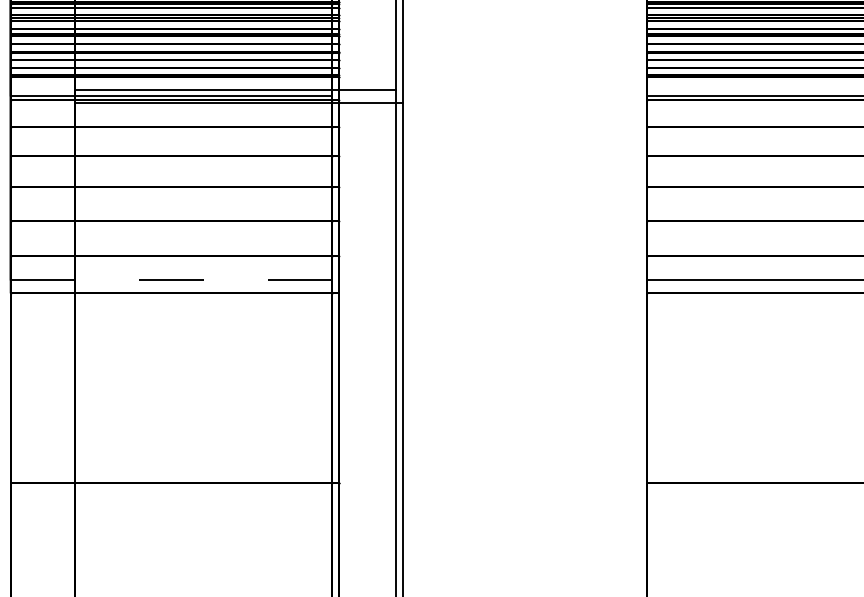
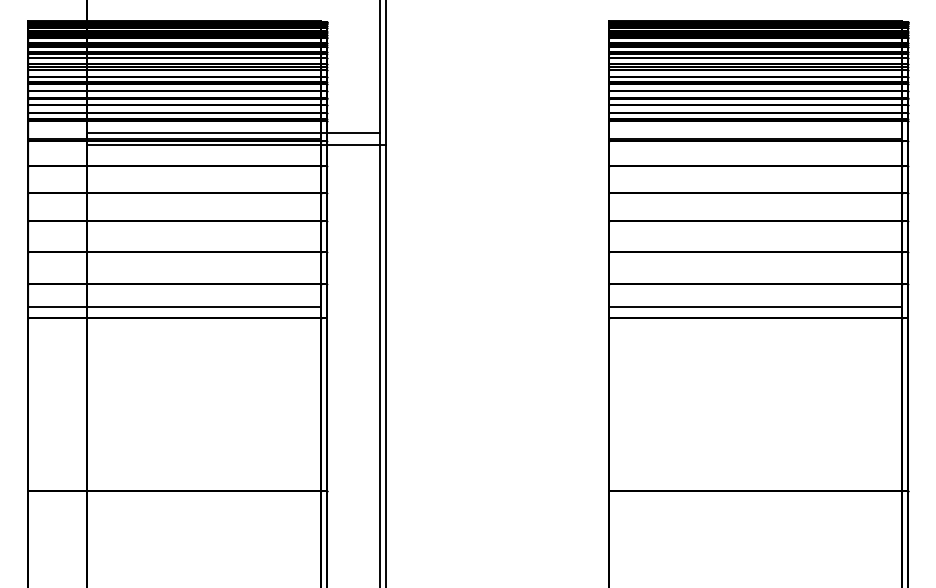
line: (171, 280) -> (174, 306), dashed -> solid

